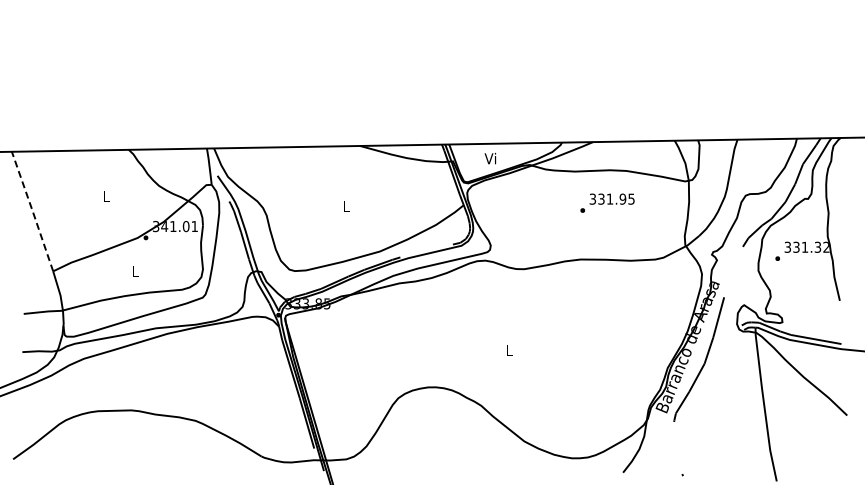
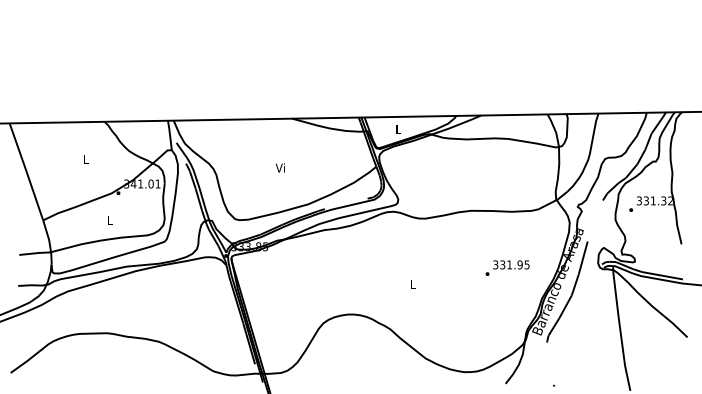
text: (490, 158) -> (398, 128), Vi -> L
text: (607, 202) -> (507, 267), moved
text: (345, 206) -> (280, 167), L -> Vi
line: (32, 210) -> (26, 171), dashed -> solid

